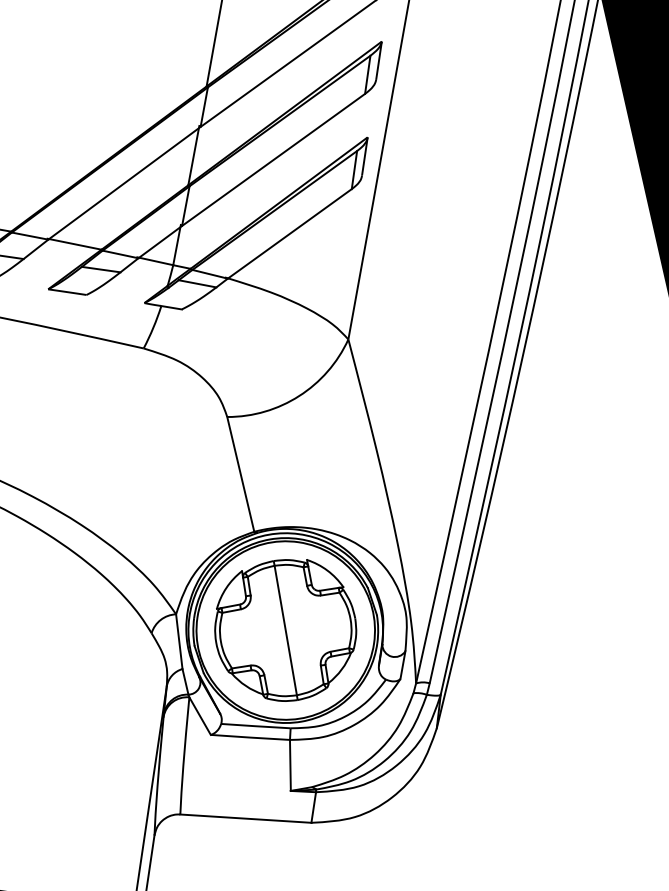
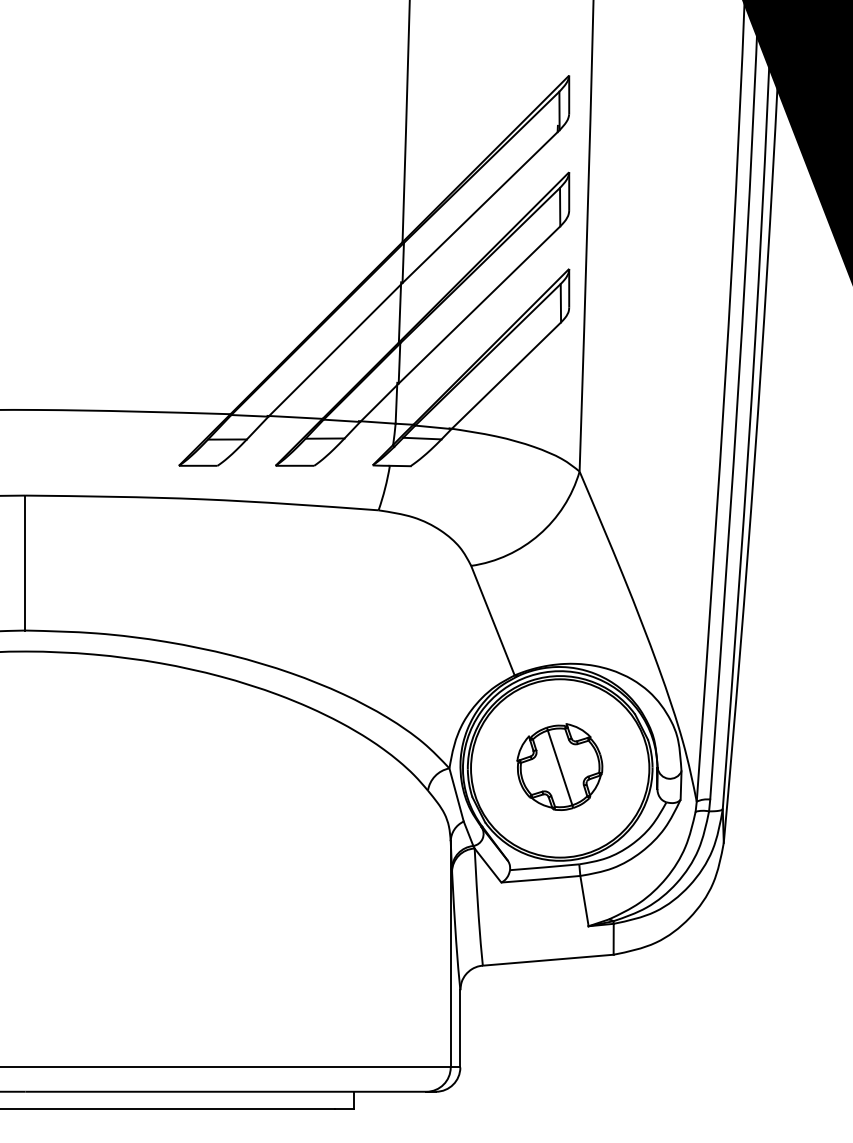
part: (285, 628) -> (559, 766), size x0.6

